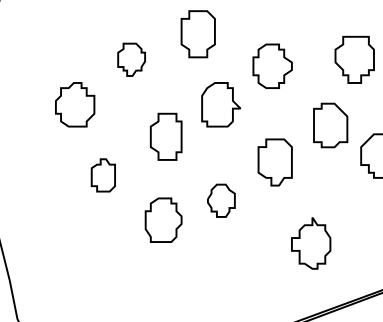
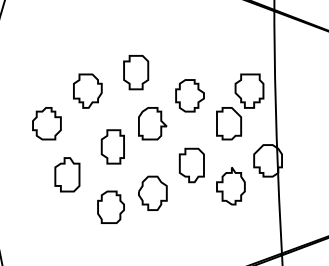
part: (131, 58) -> (87, 90), size x1.43
part: (329, 125) -> (228, 123), moved
part: (103, 174) -> (67, 174), size x1.43
part: (220, 199) -> (152, 192), size x1.43
part: (310, 243) -> (230, 186), moved

